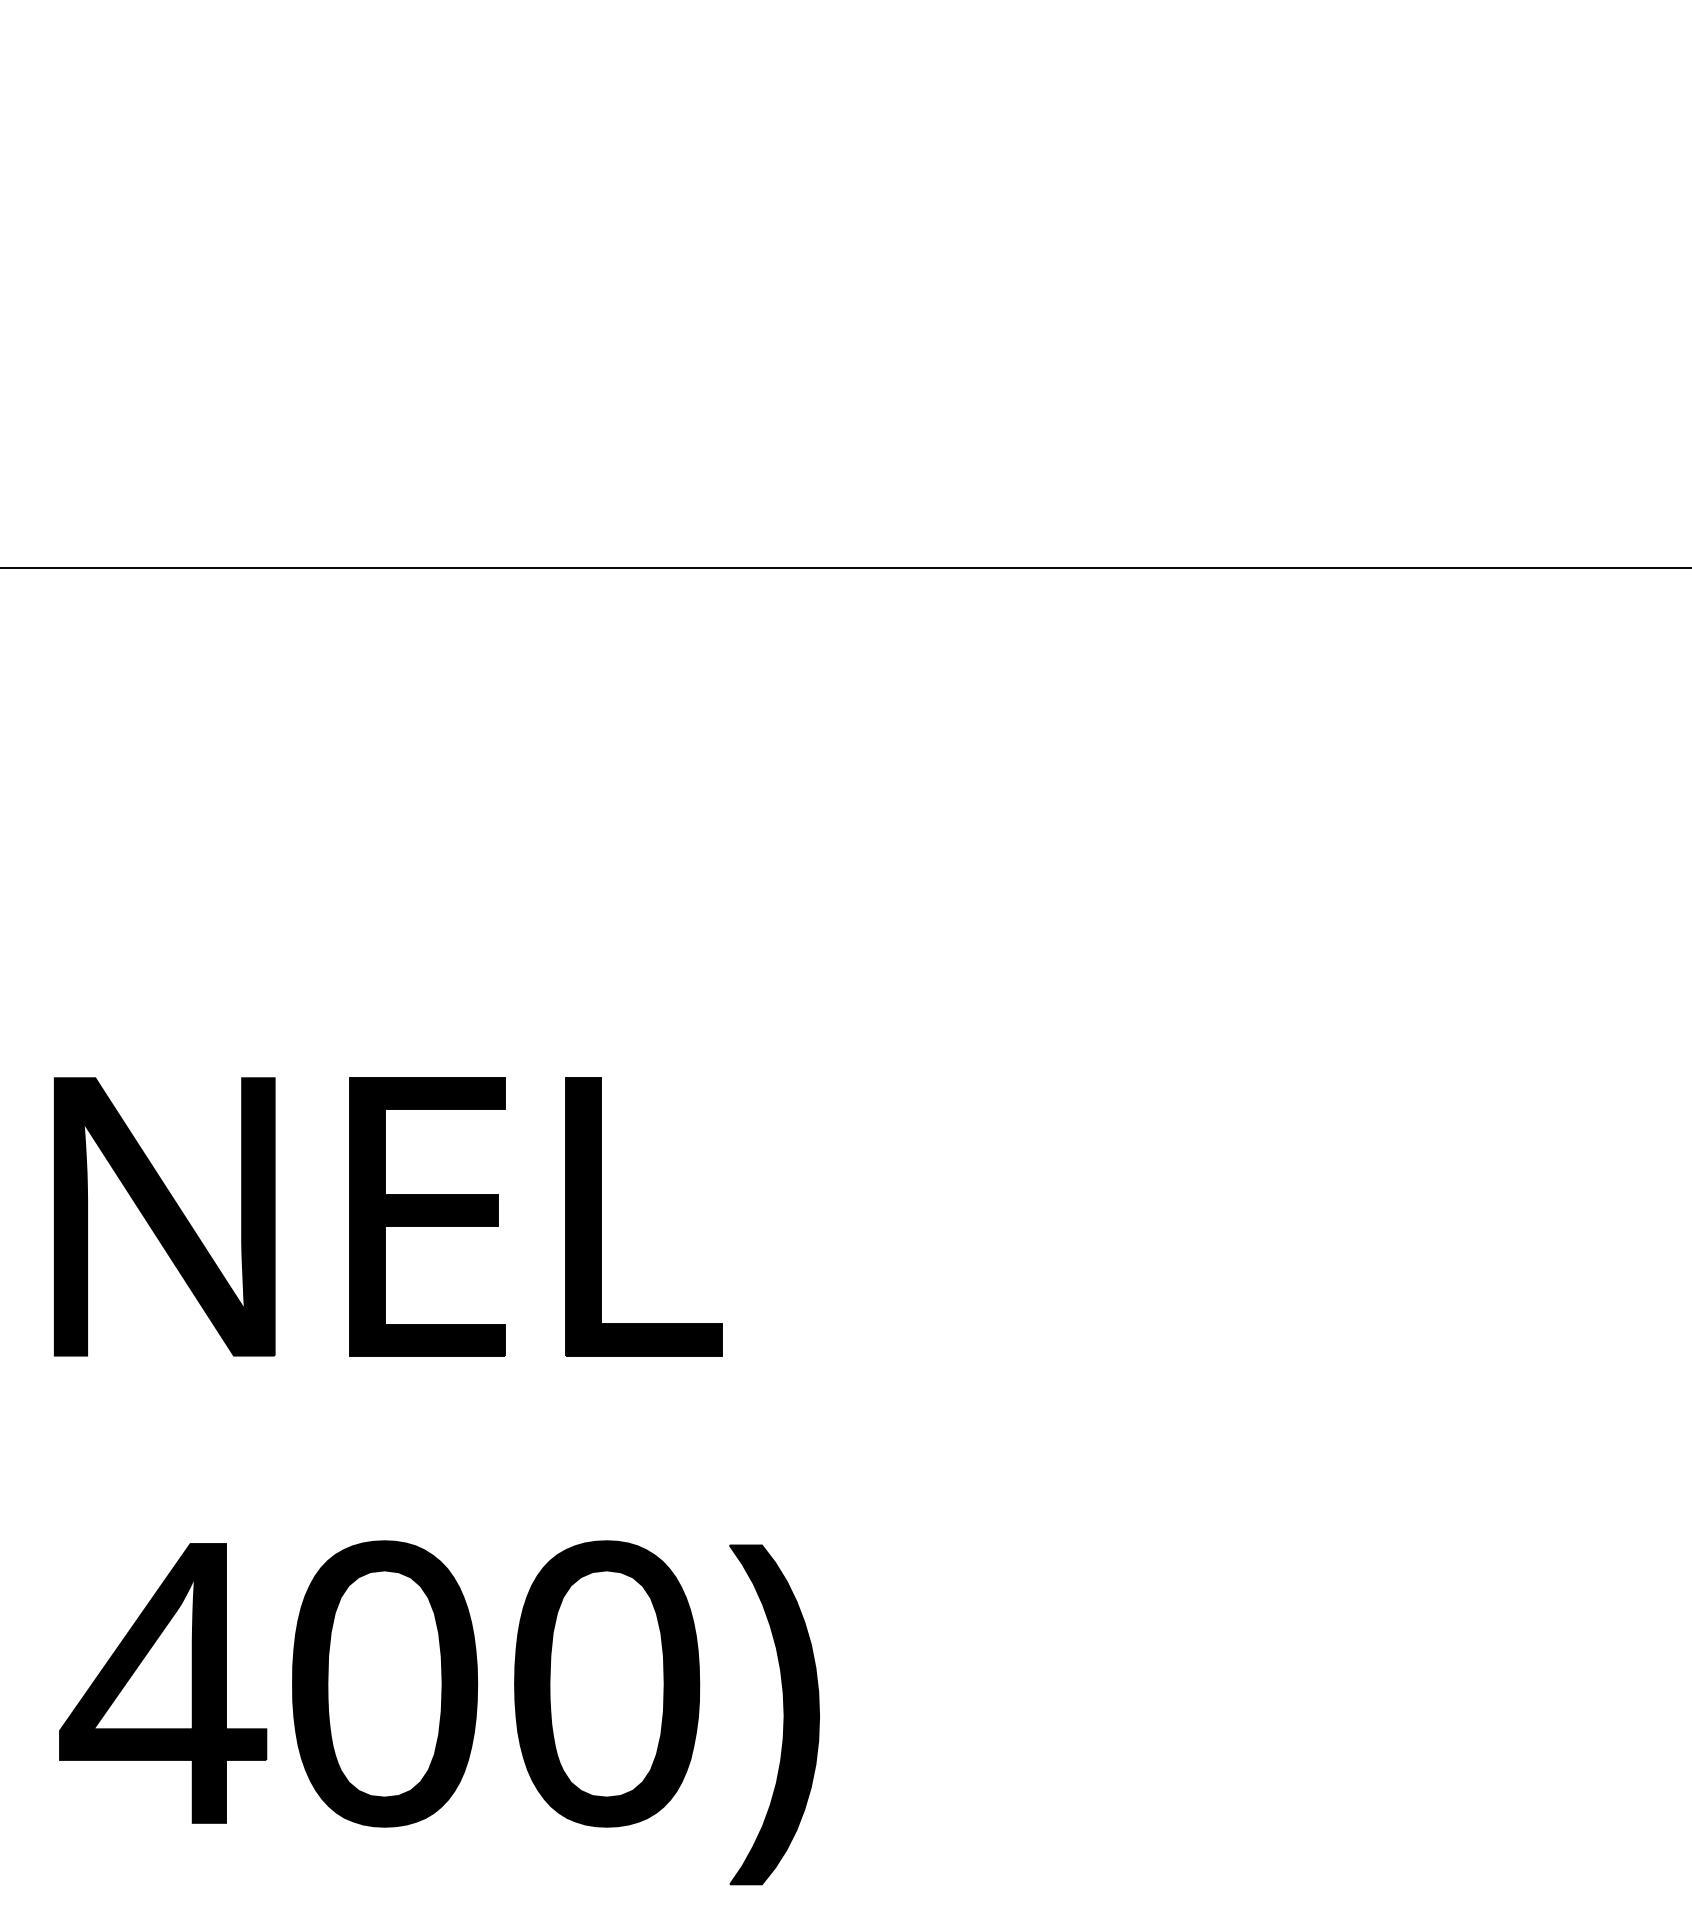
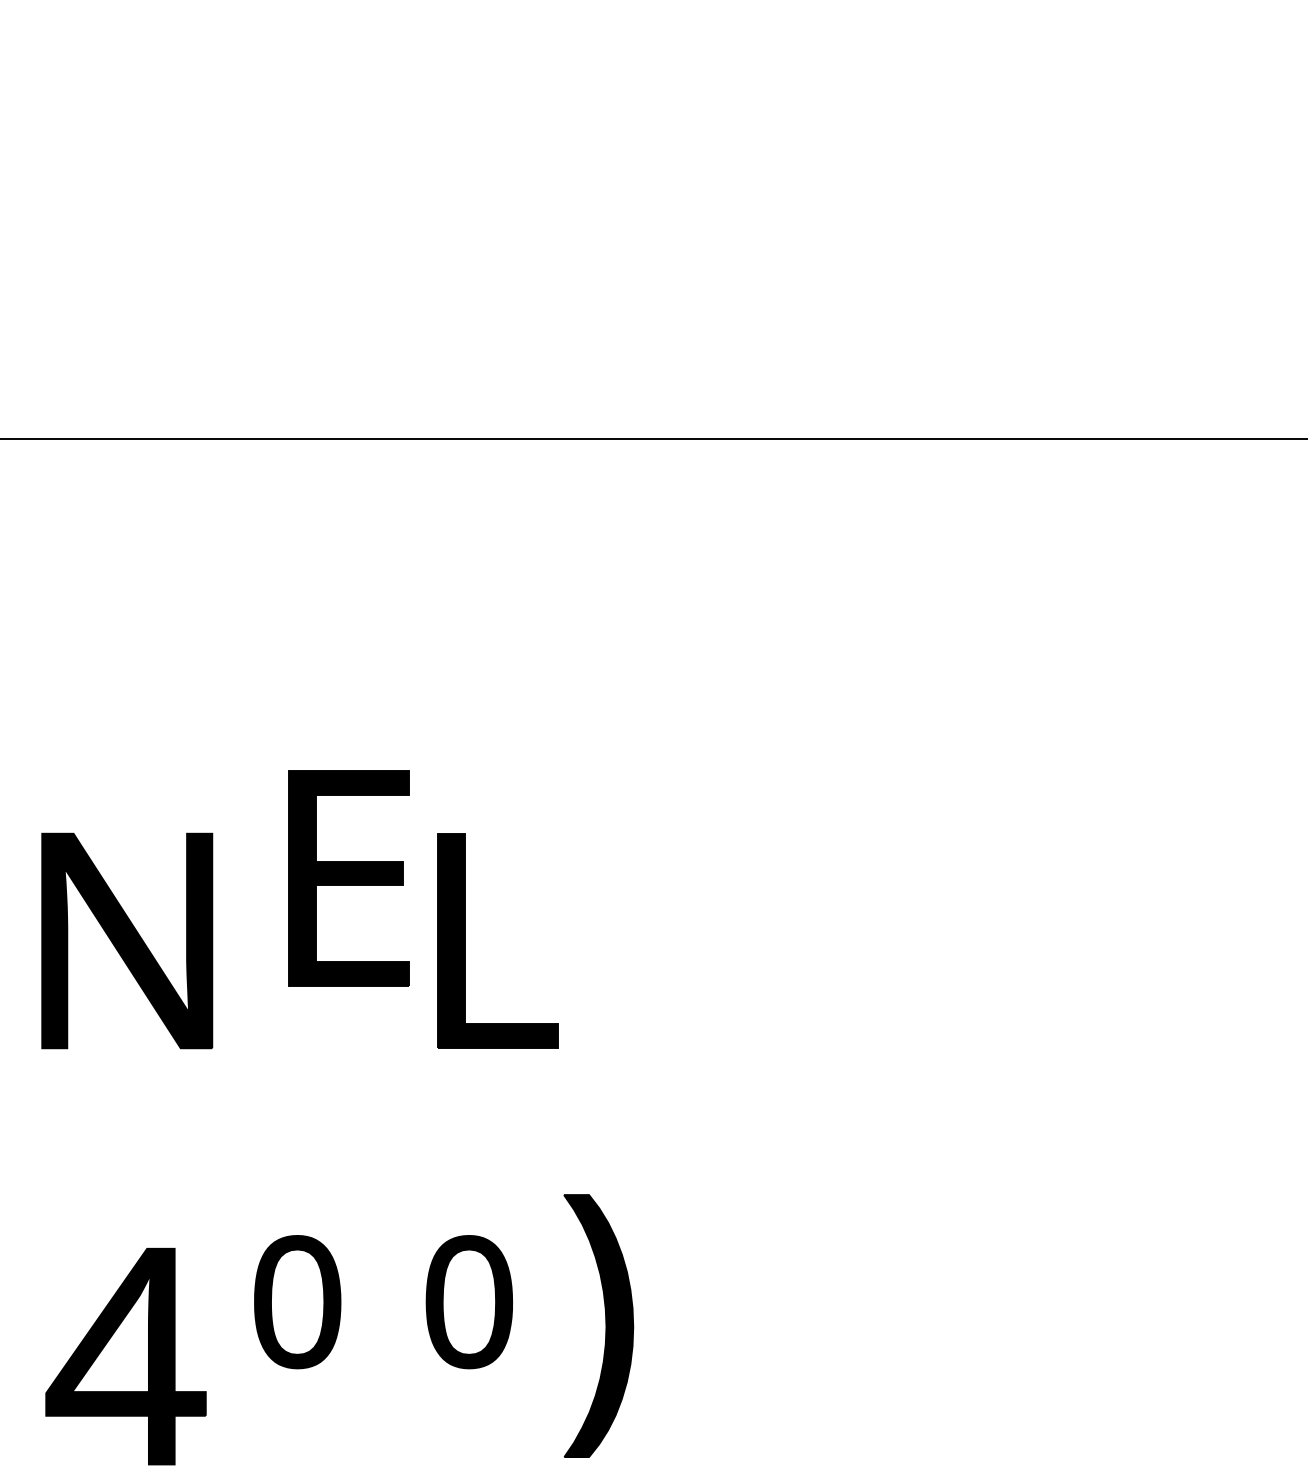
part: (427, 1216) -> (348, 878), moved
part: (163, 1683) -> (126, 1356), moved
part: (385, 1683) -> (297, 1301), size x0.6
part: (607, 1683) -> (469, 1301), size x0.6

